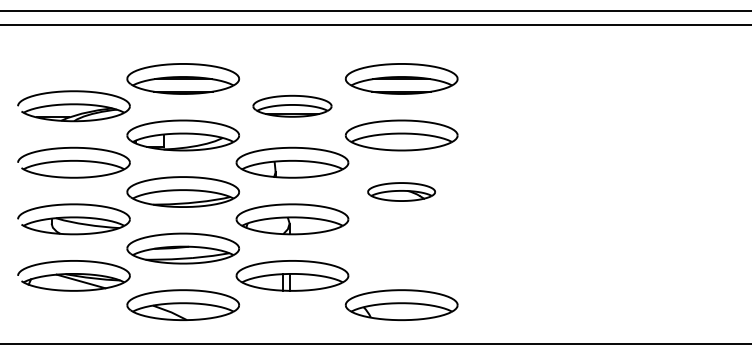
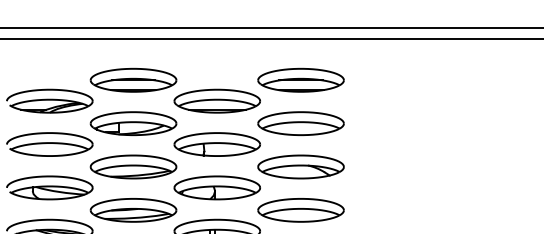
part: (292, 106) -> (217, 101), size x1.43
part: (401, 191) -> (300, 166), size x1.67
part: (401, 248) -> (300, 210), added

